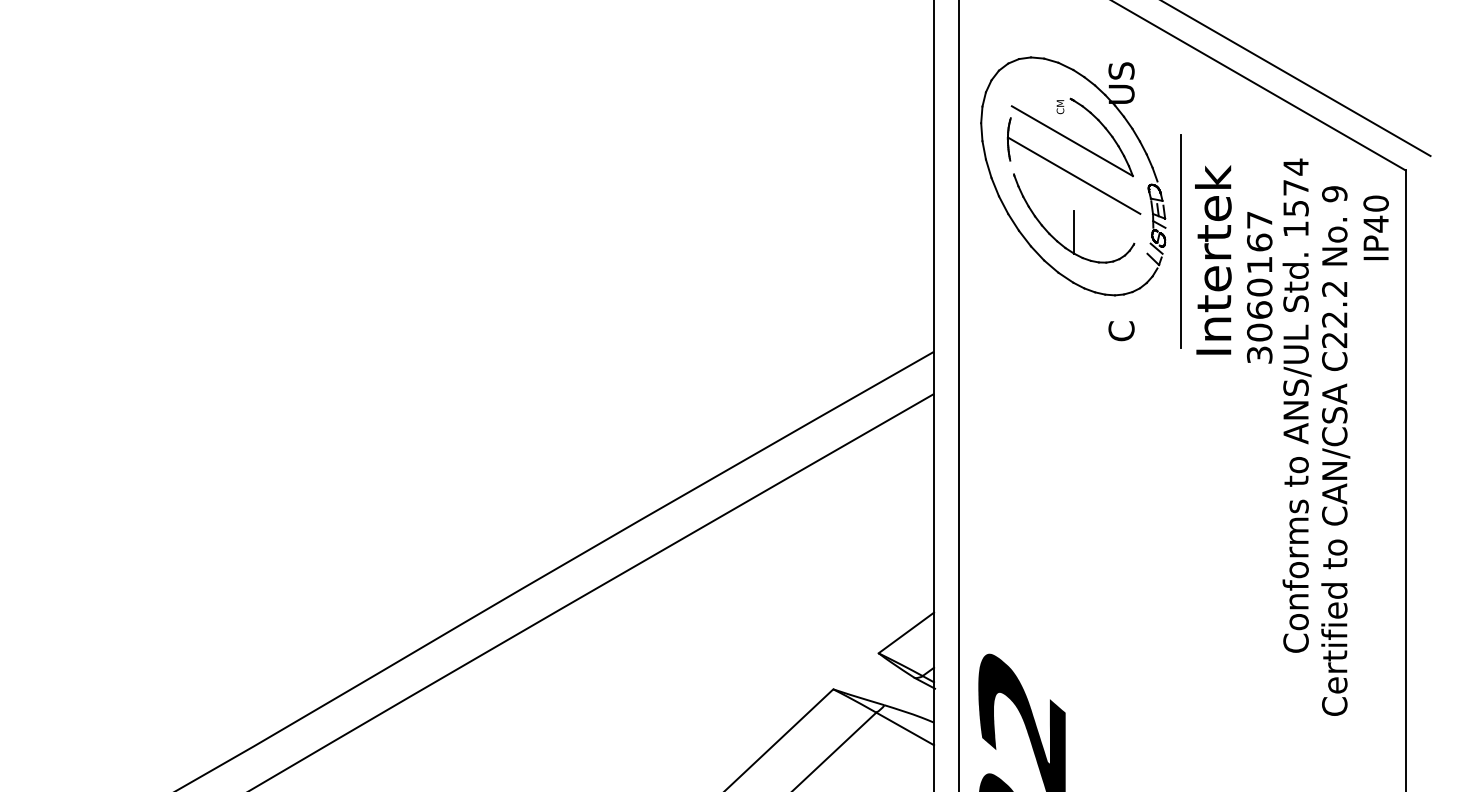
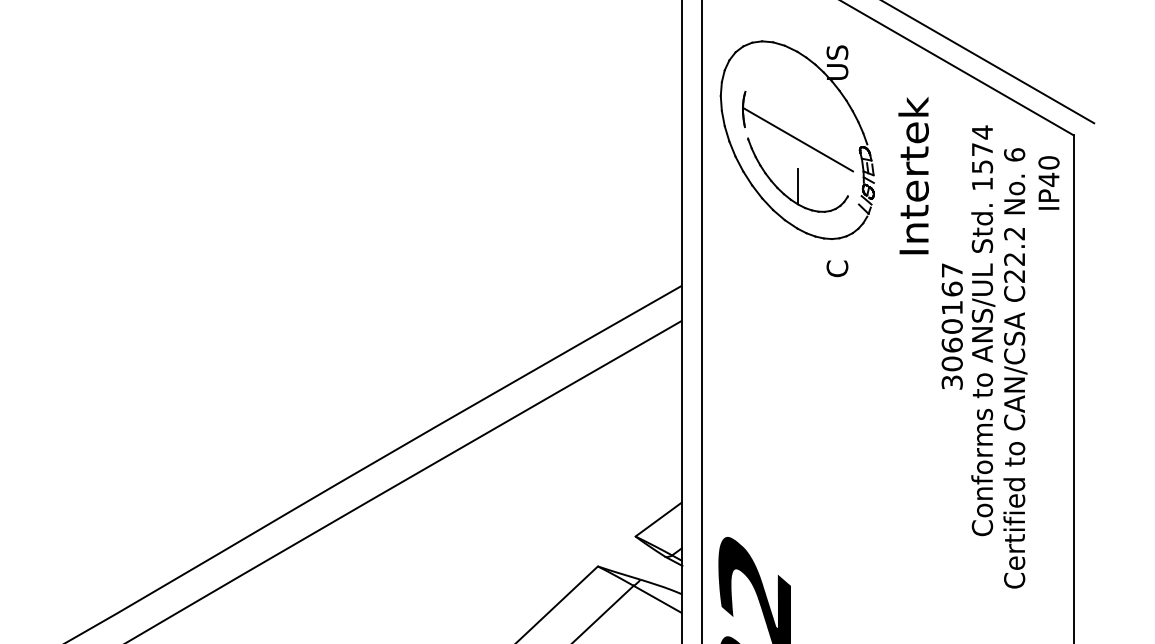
part: (1071, 137) -> (795, 107), removed
text: (1334, 194) -> (1014, 155), 9 -> 6
line: (1181, 241) -> (887, 194), removed
text: (1213, 259) -> (913, 175), moved
text: (1259, 287) -> (952, 326), moved

